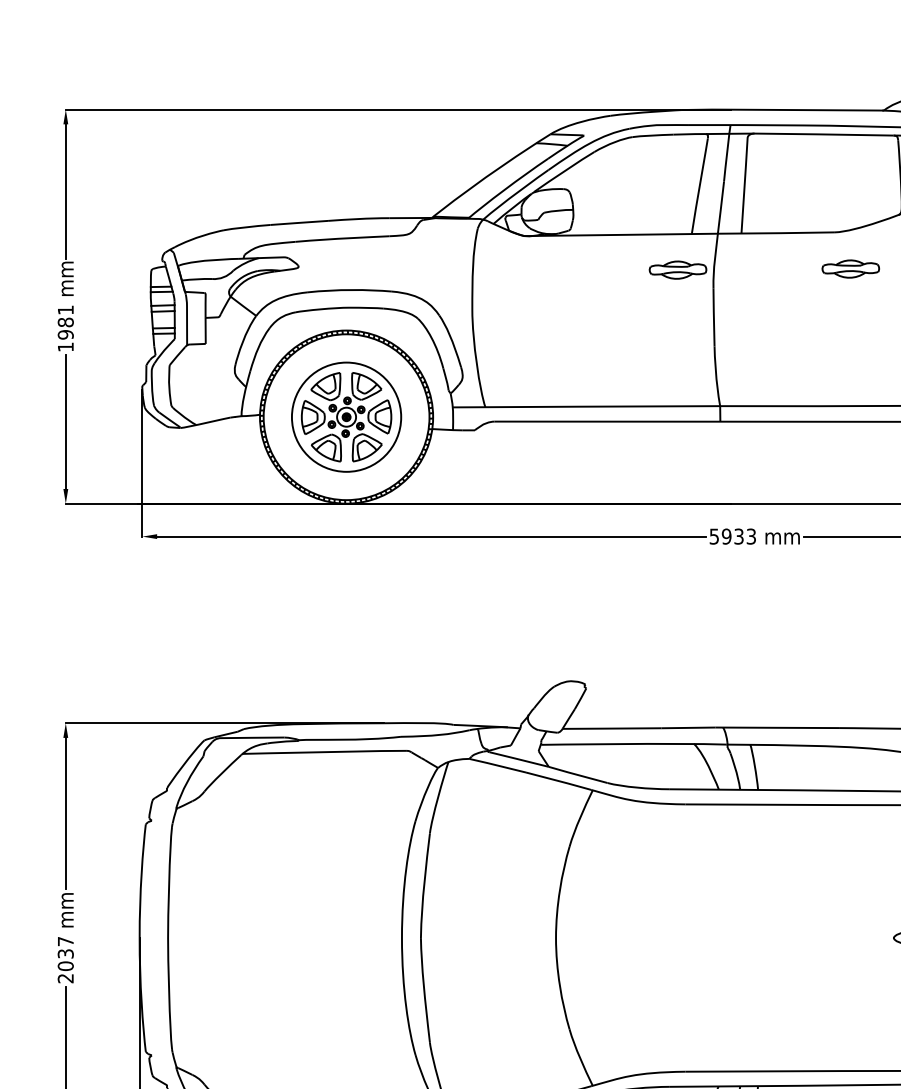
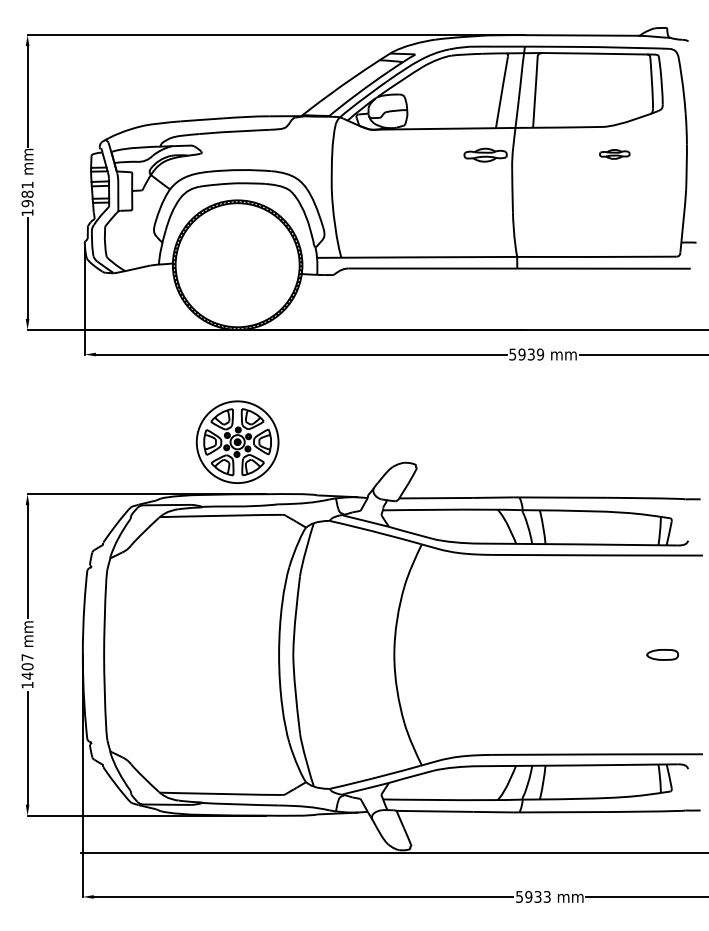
part: (850, 269) -> (614, 154), size x0.7
part: (346, 416) -> (237, 441), moved
text: (751, 536) -> (540, 354), 5933 -> 5939
text: (65, 965) -> (27, 675), 2037 -> 1407

